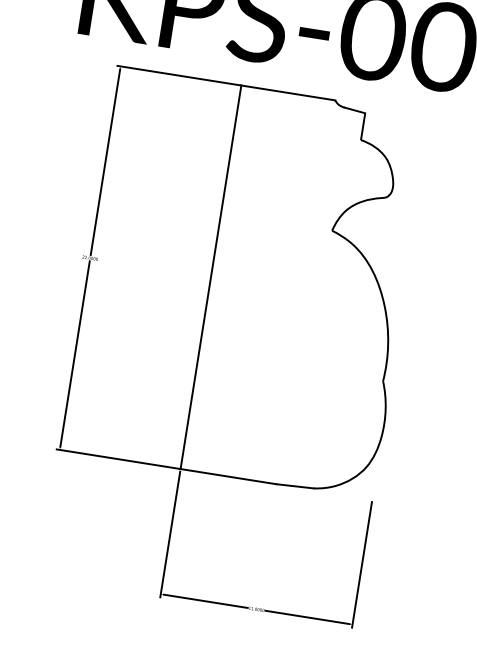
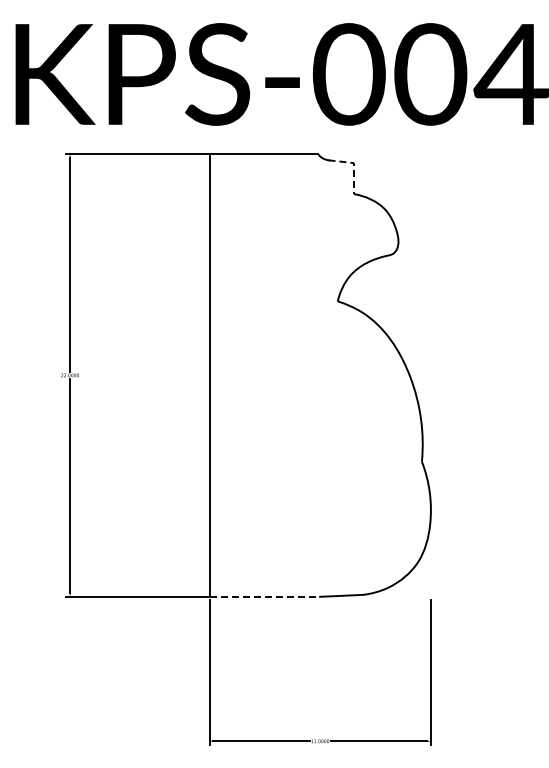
line: (365, 115) -> (354, 165), solid -> dashed
line: (229, 476) -> (265, 596), solid -> dashed

